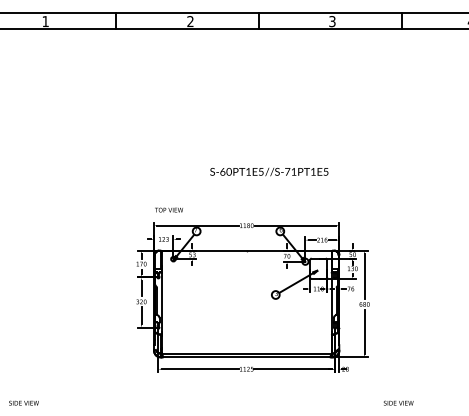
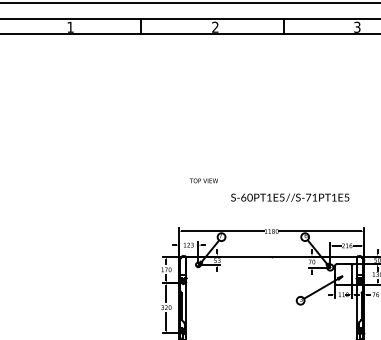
text: (269, 172) -> (290, 198), moved
text: (168, 209) -> (203, 180), moved

